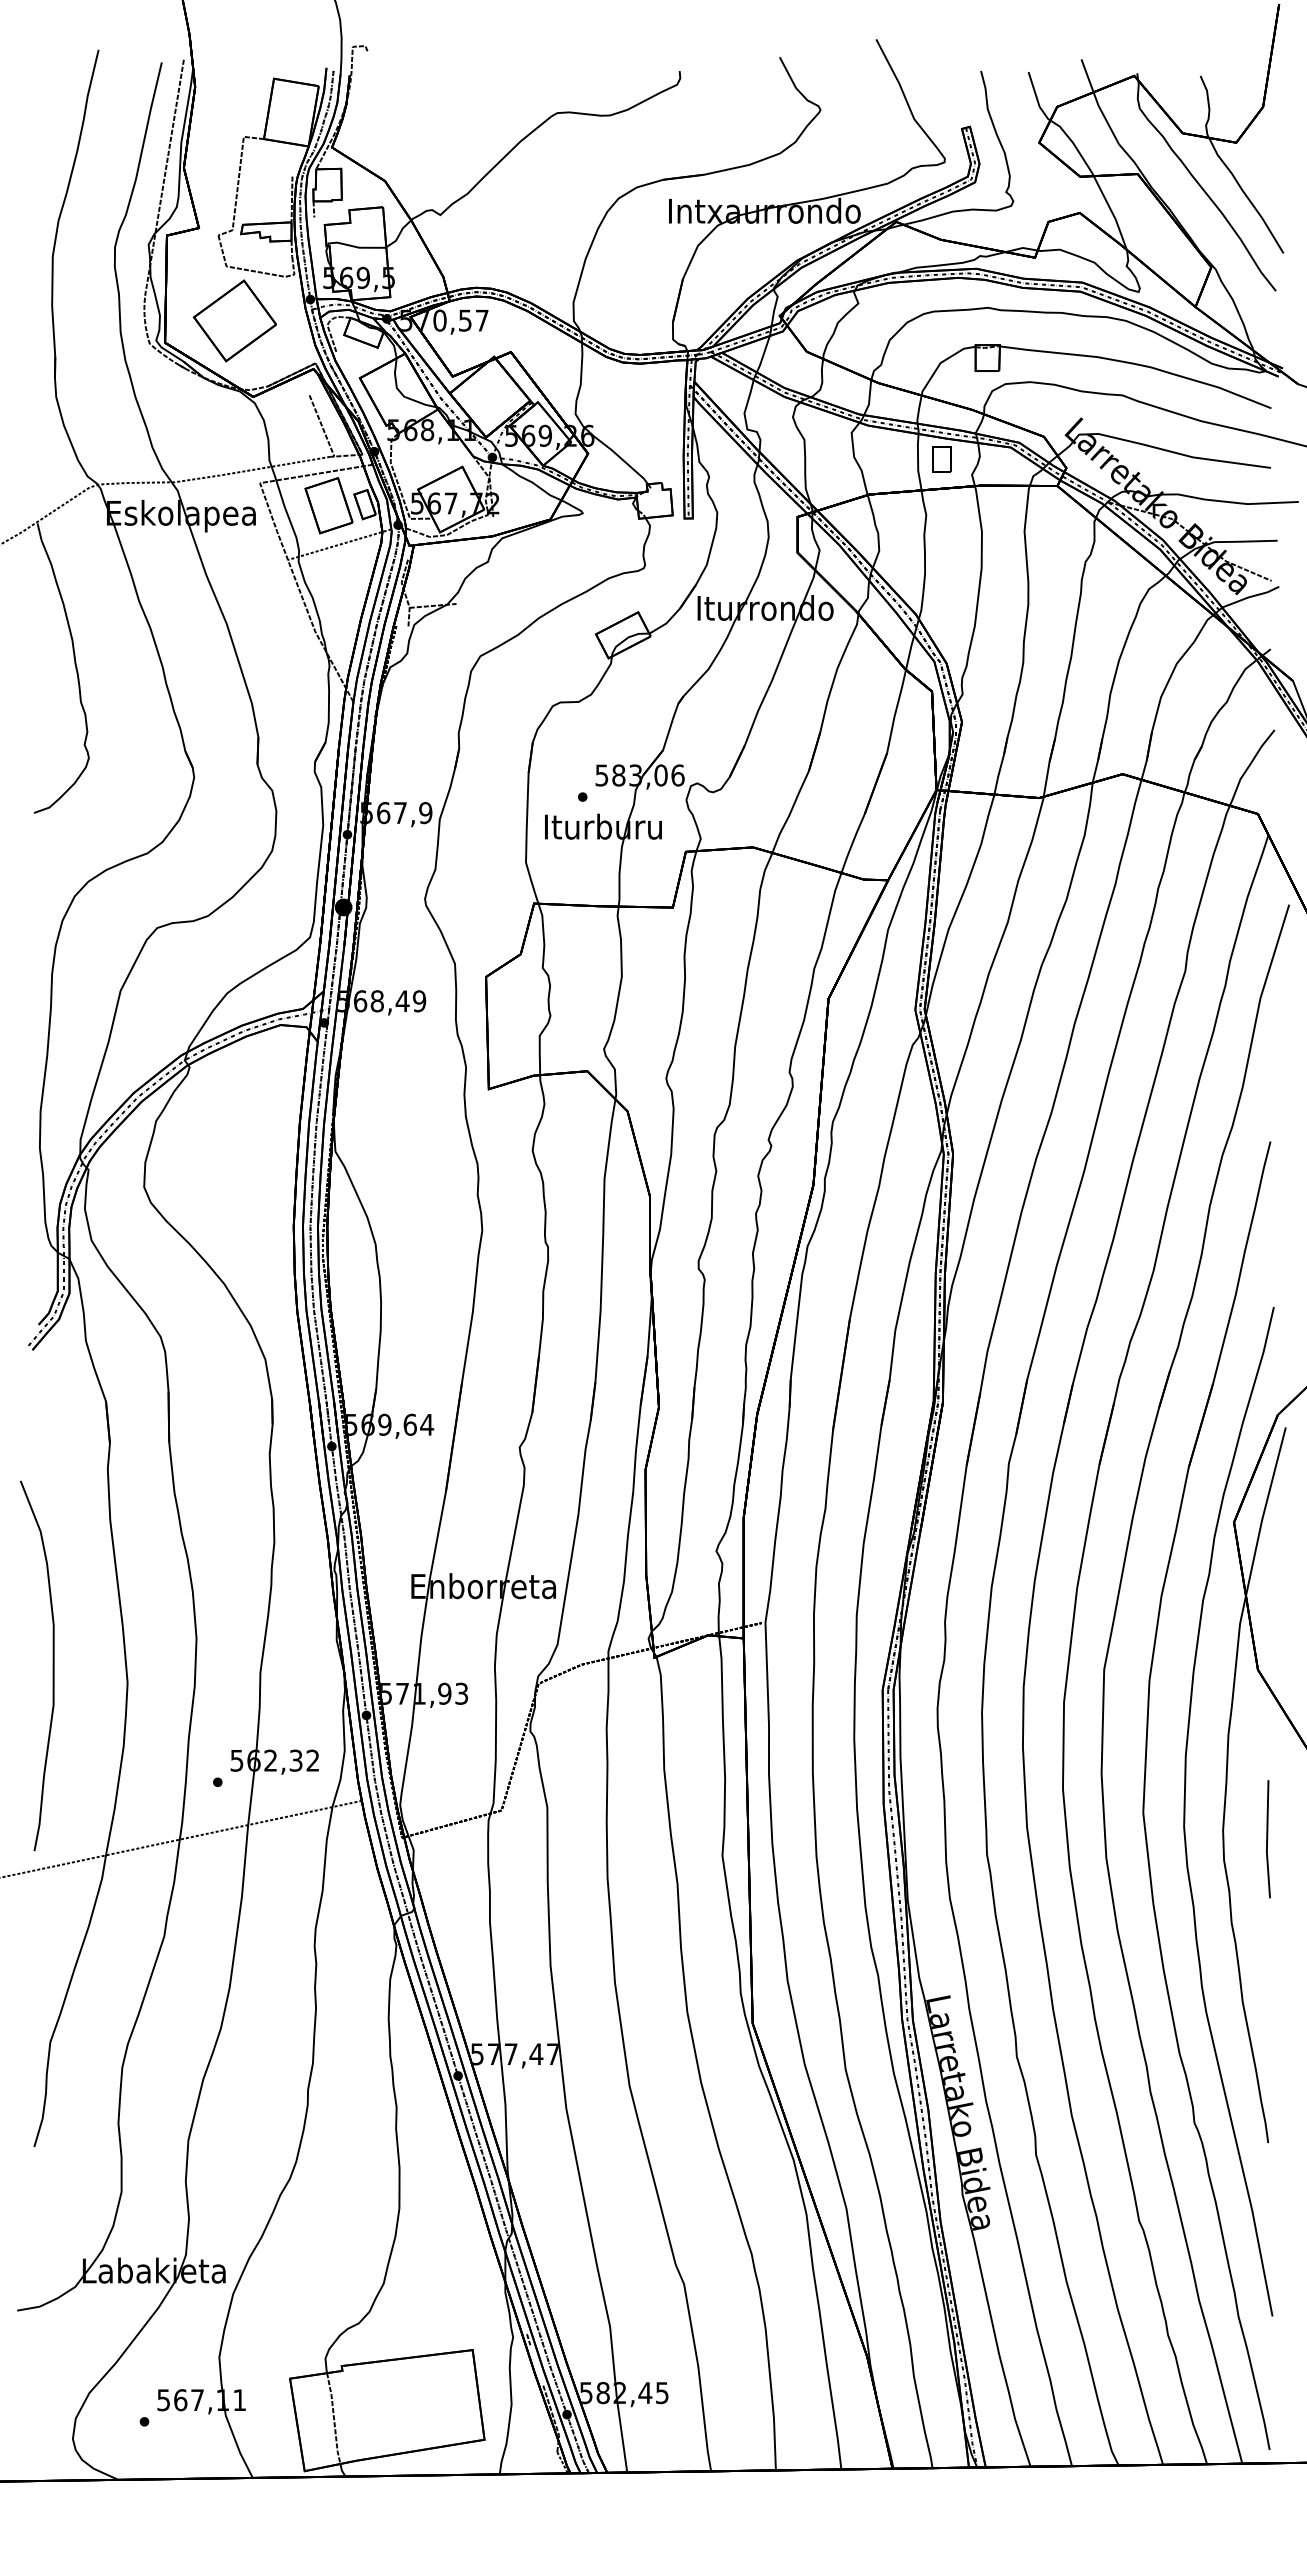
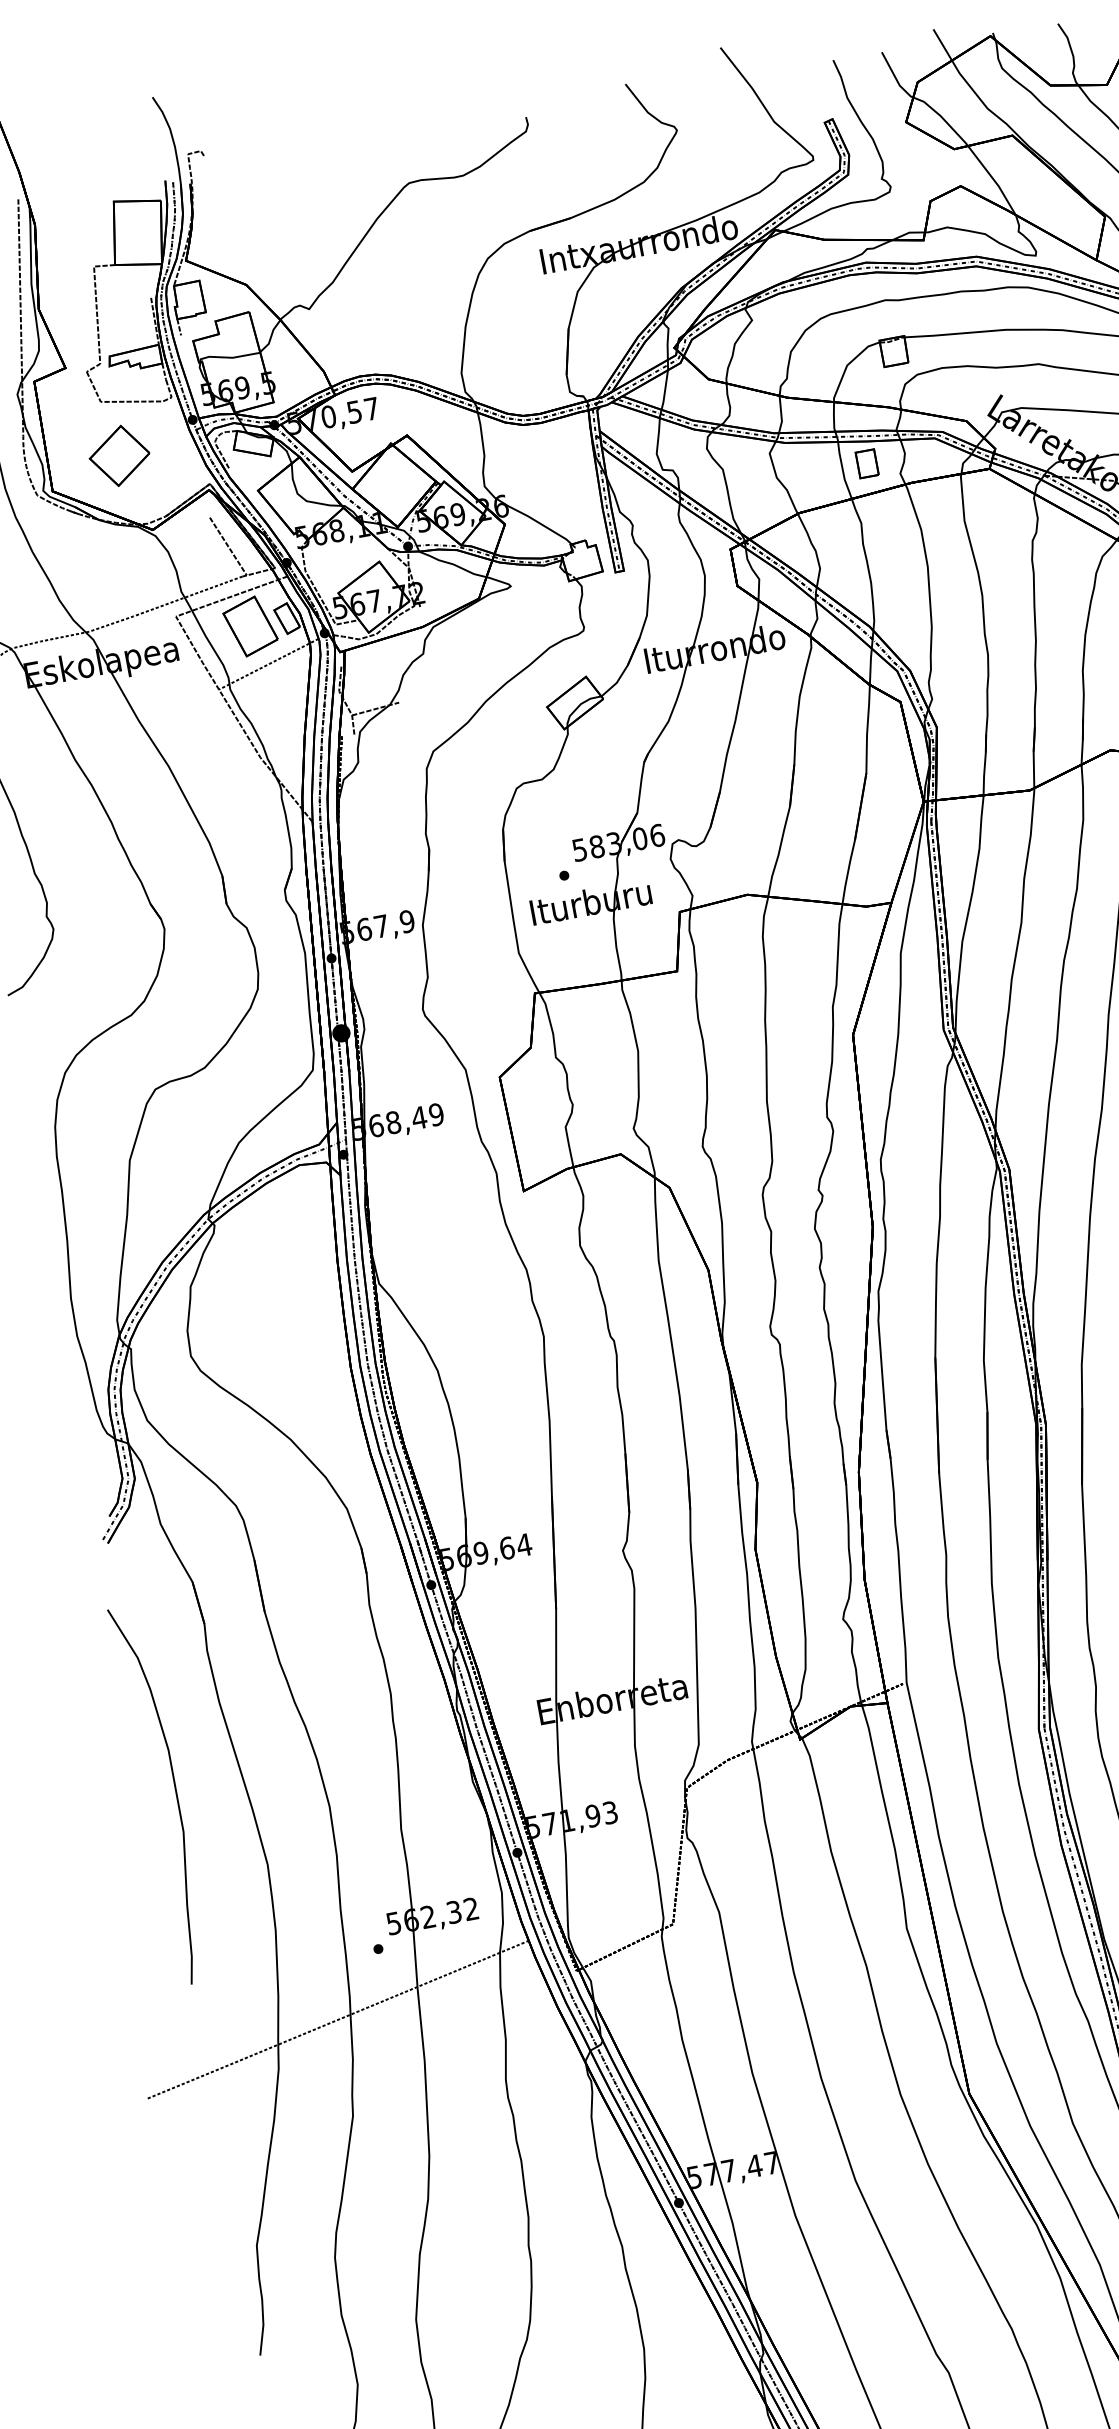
part: (234, 320) -> (119, 455), size x0.7
curve: (52, 1665) -> (174, 1791), moved

